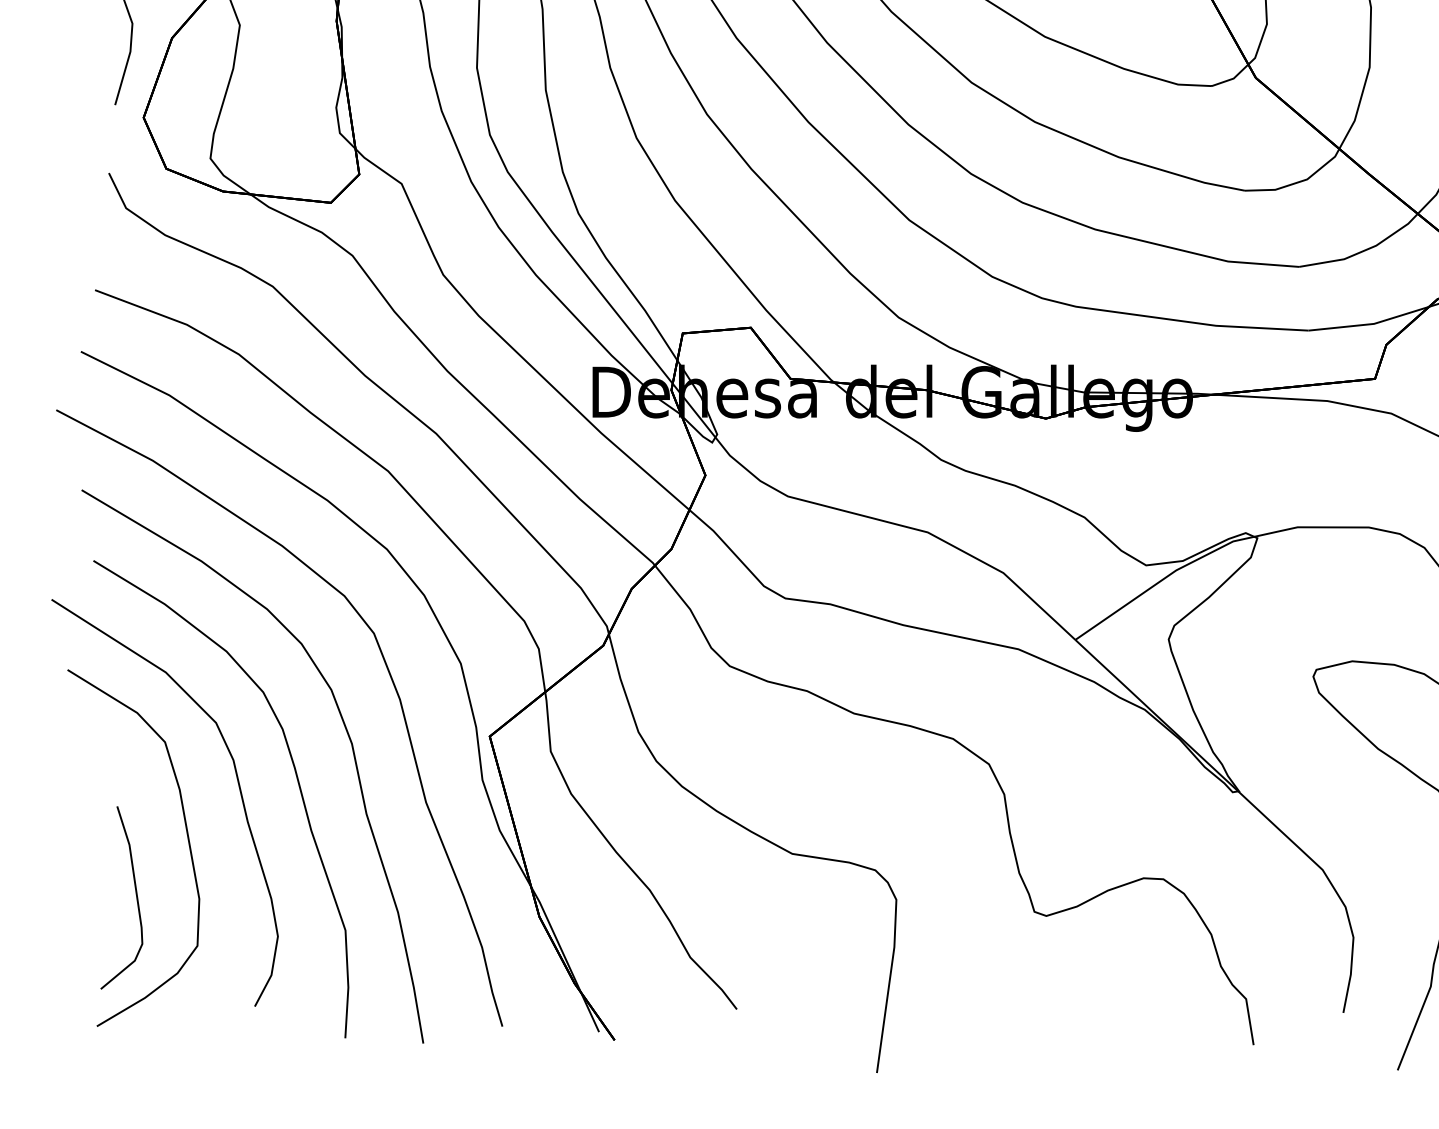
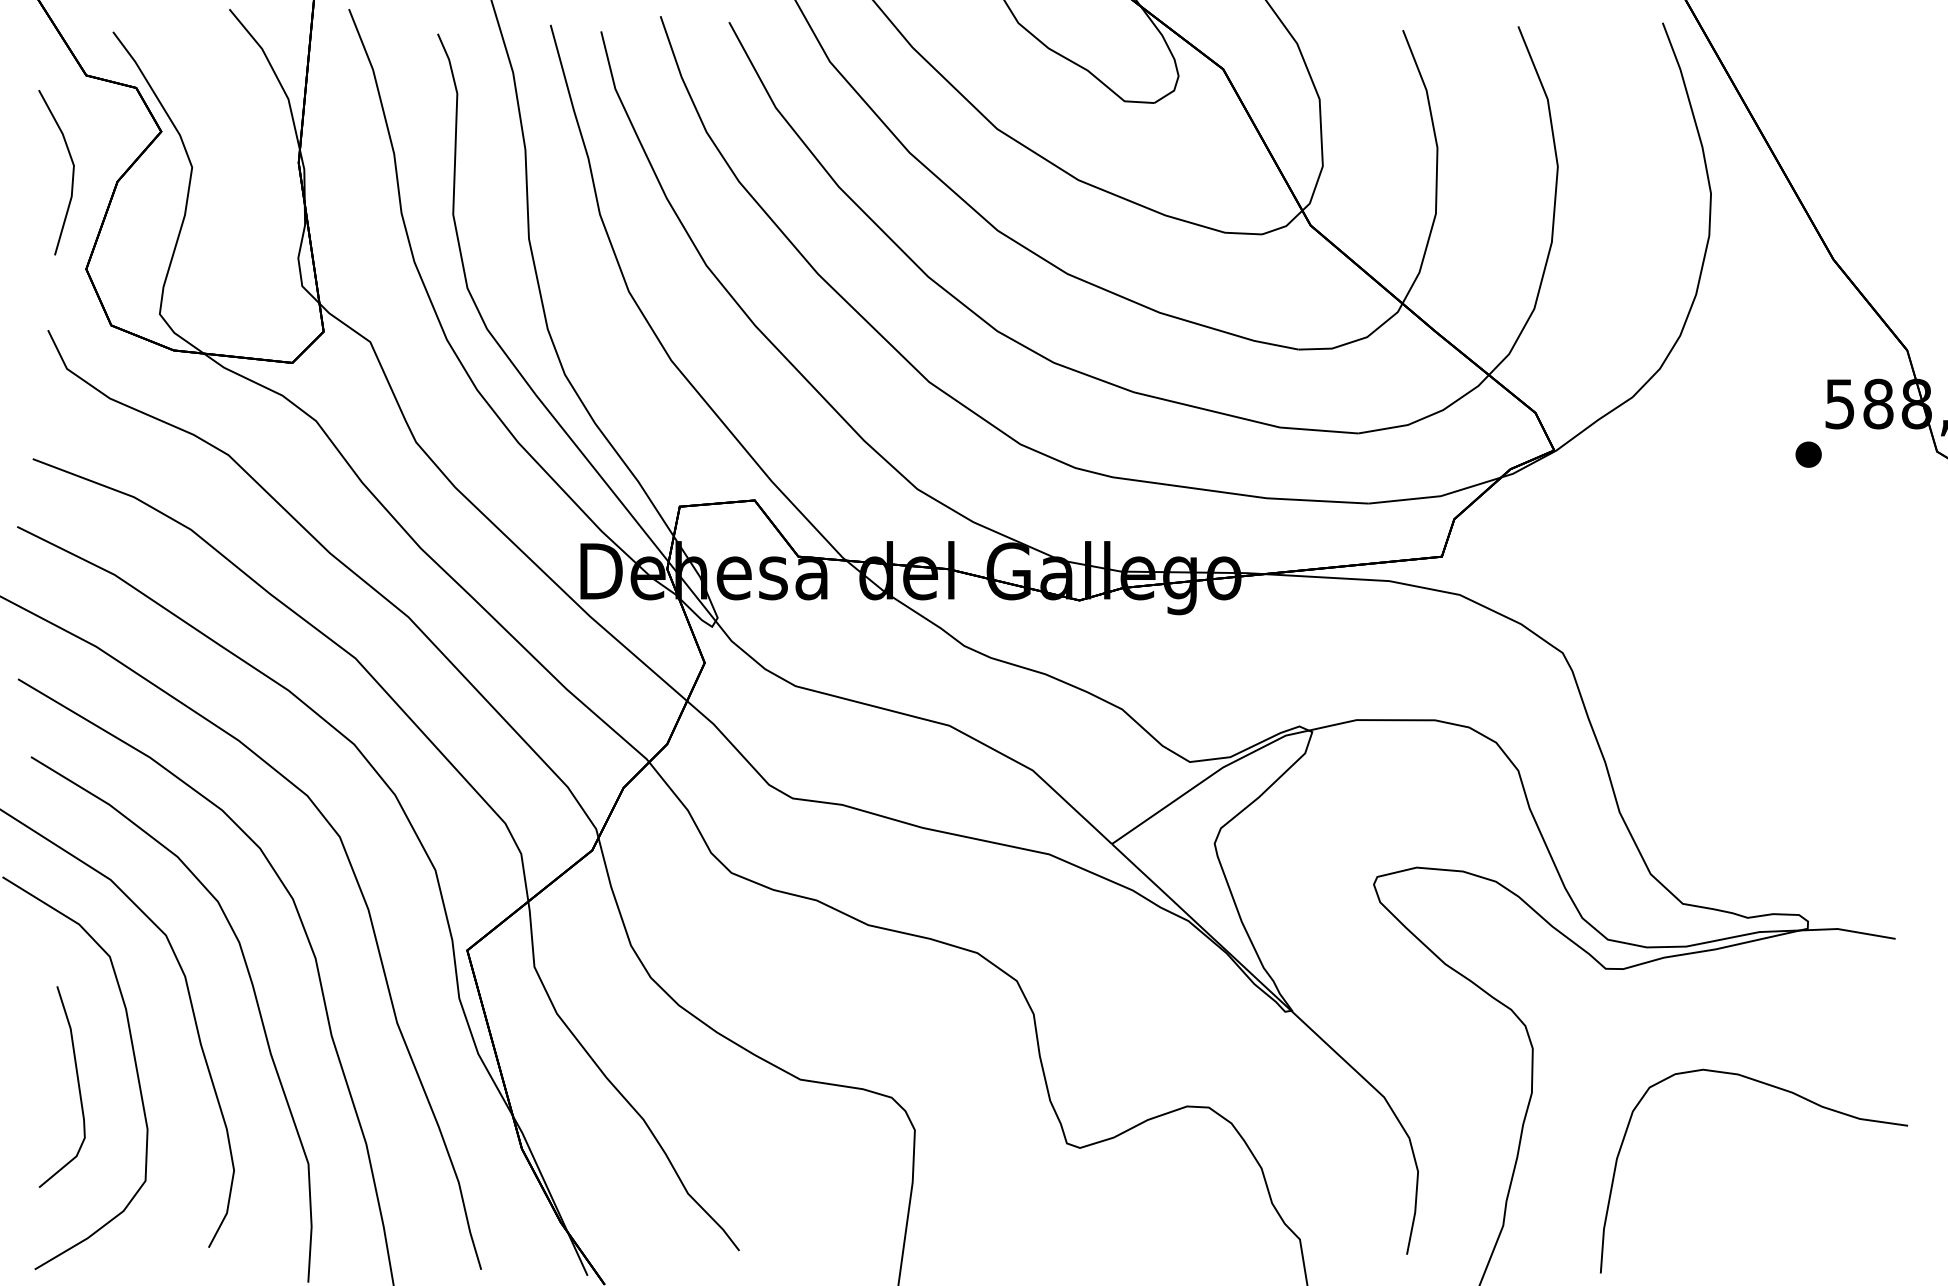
part: (135, 894) -> (77, 1083), moved

